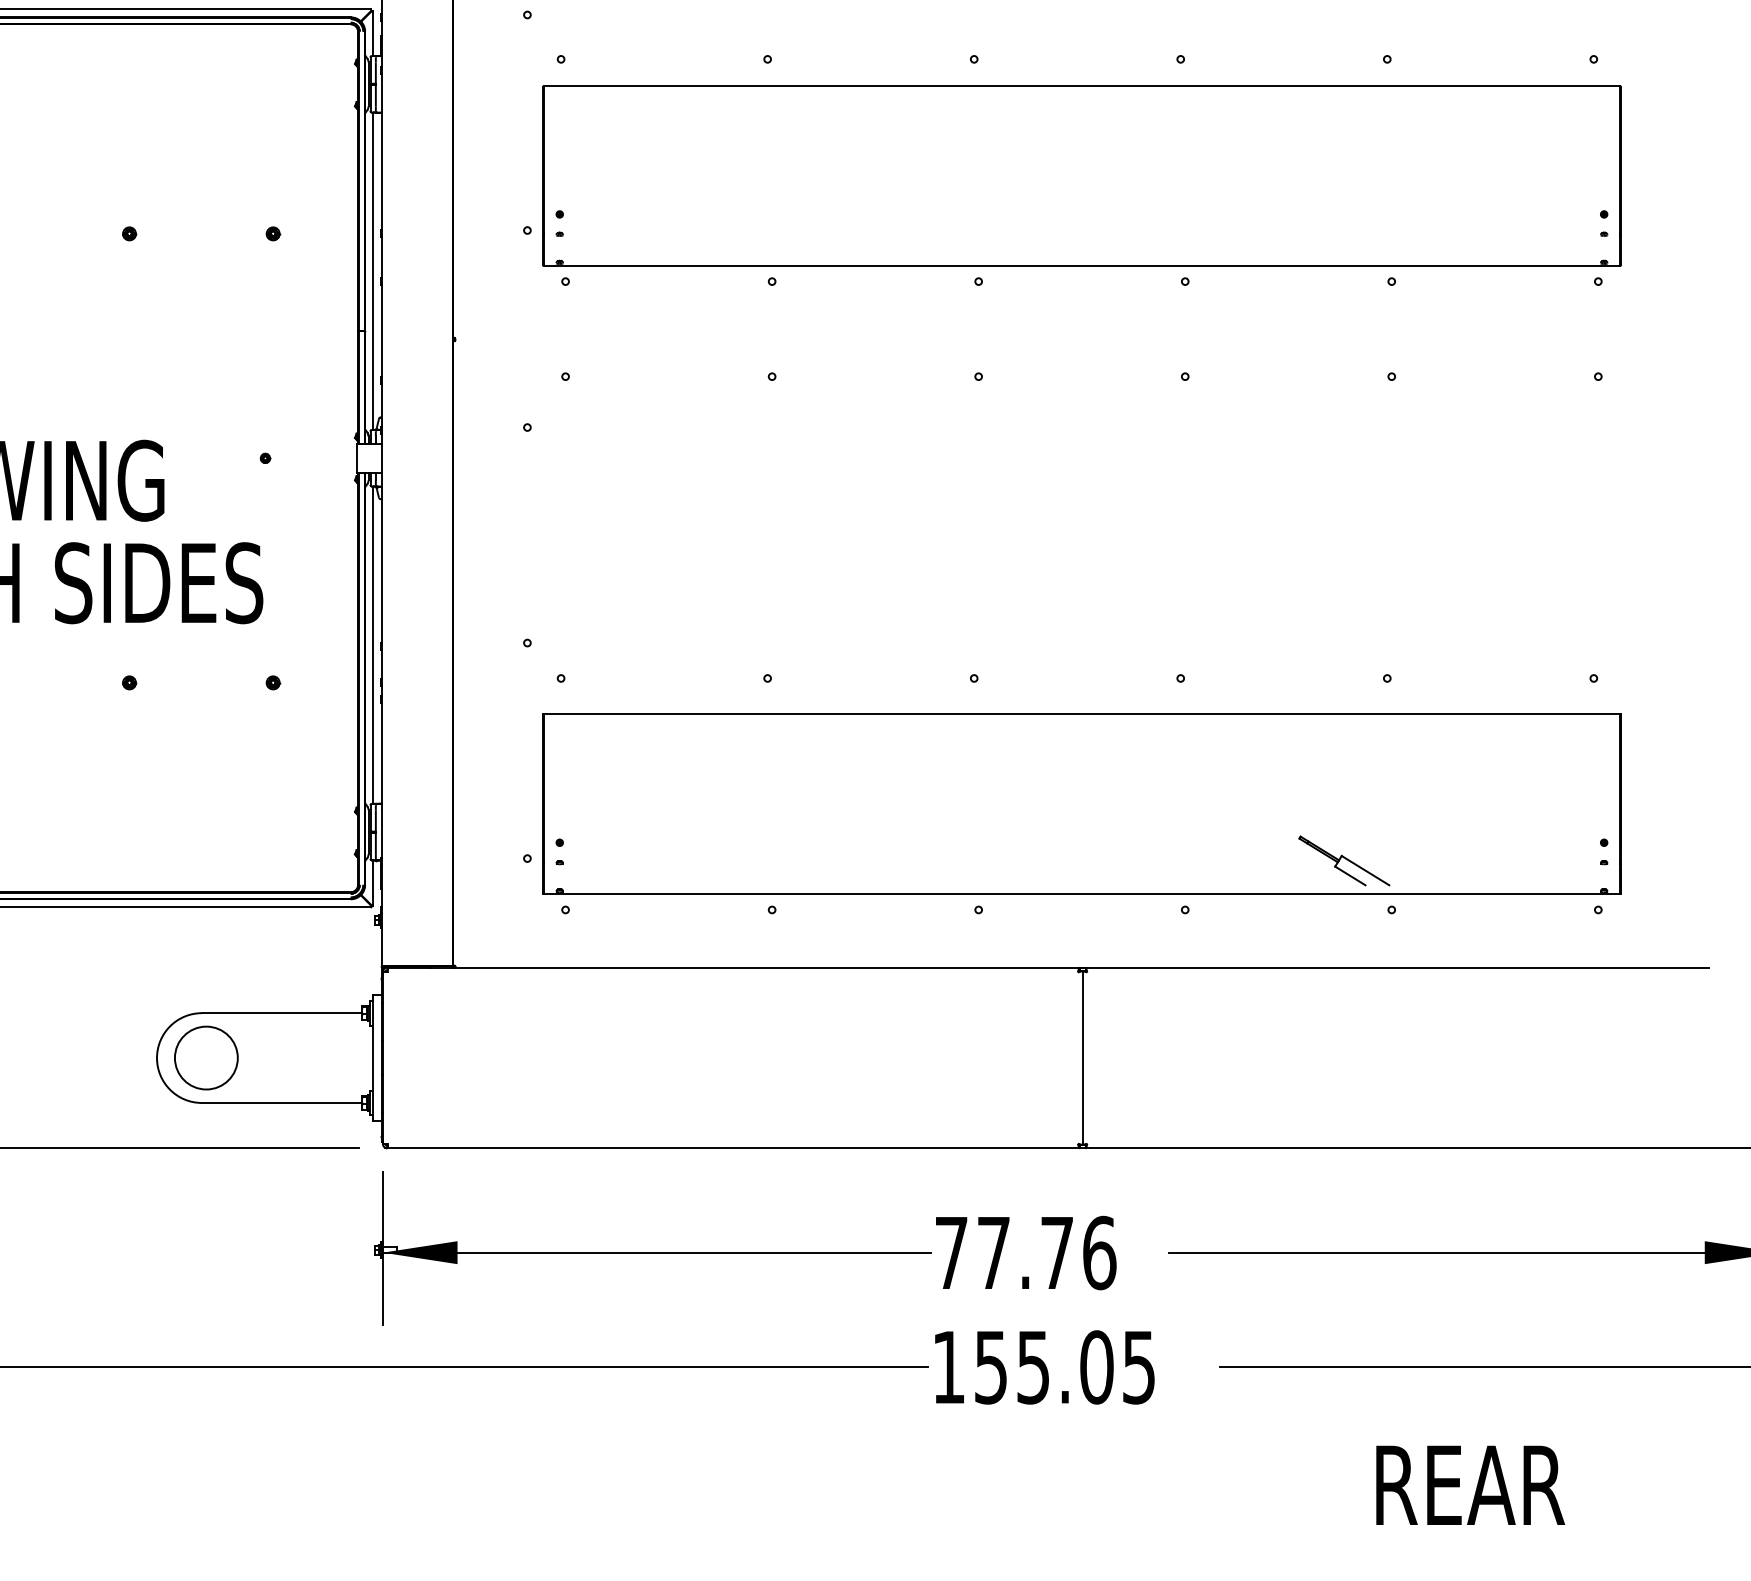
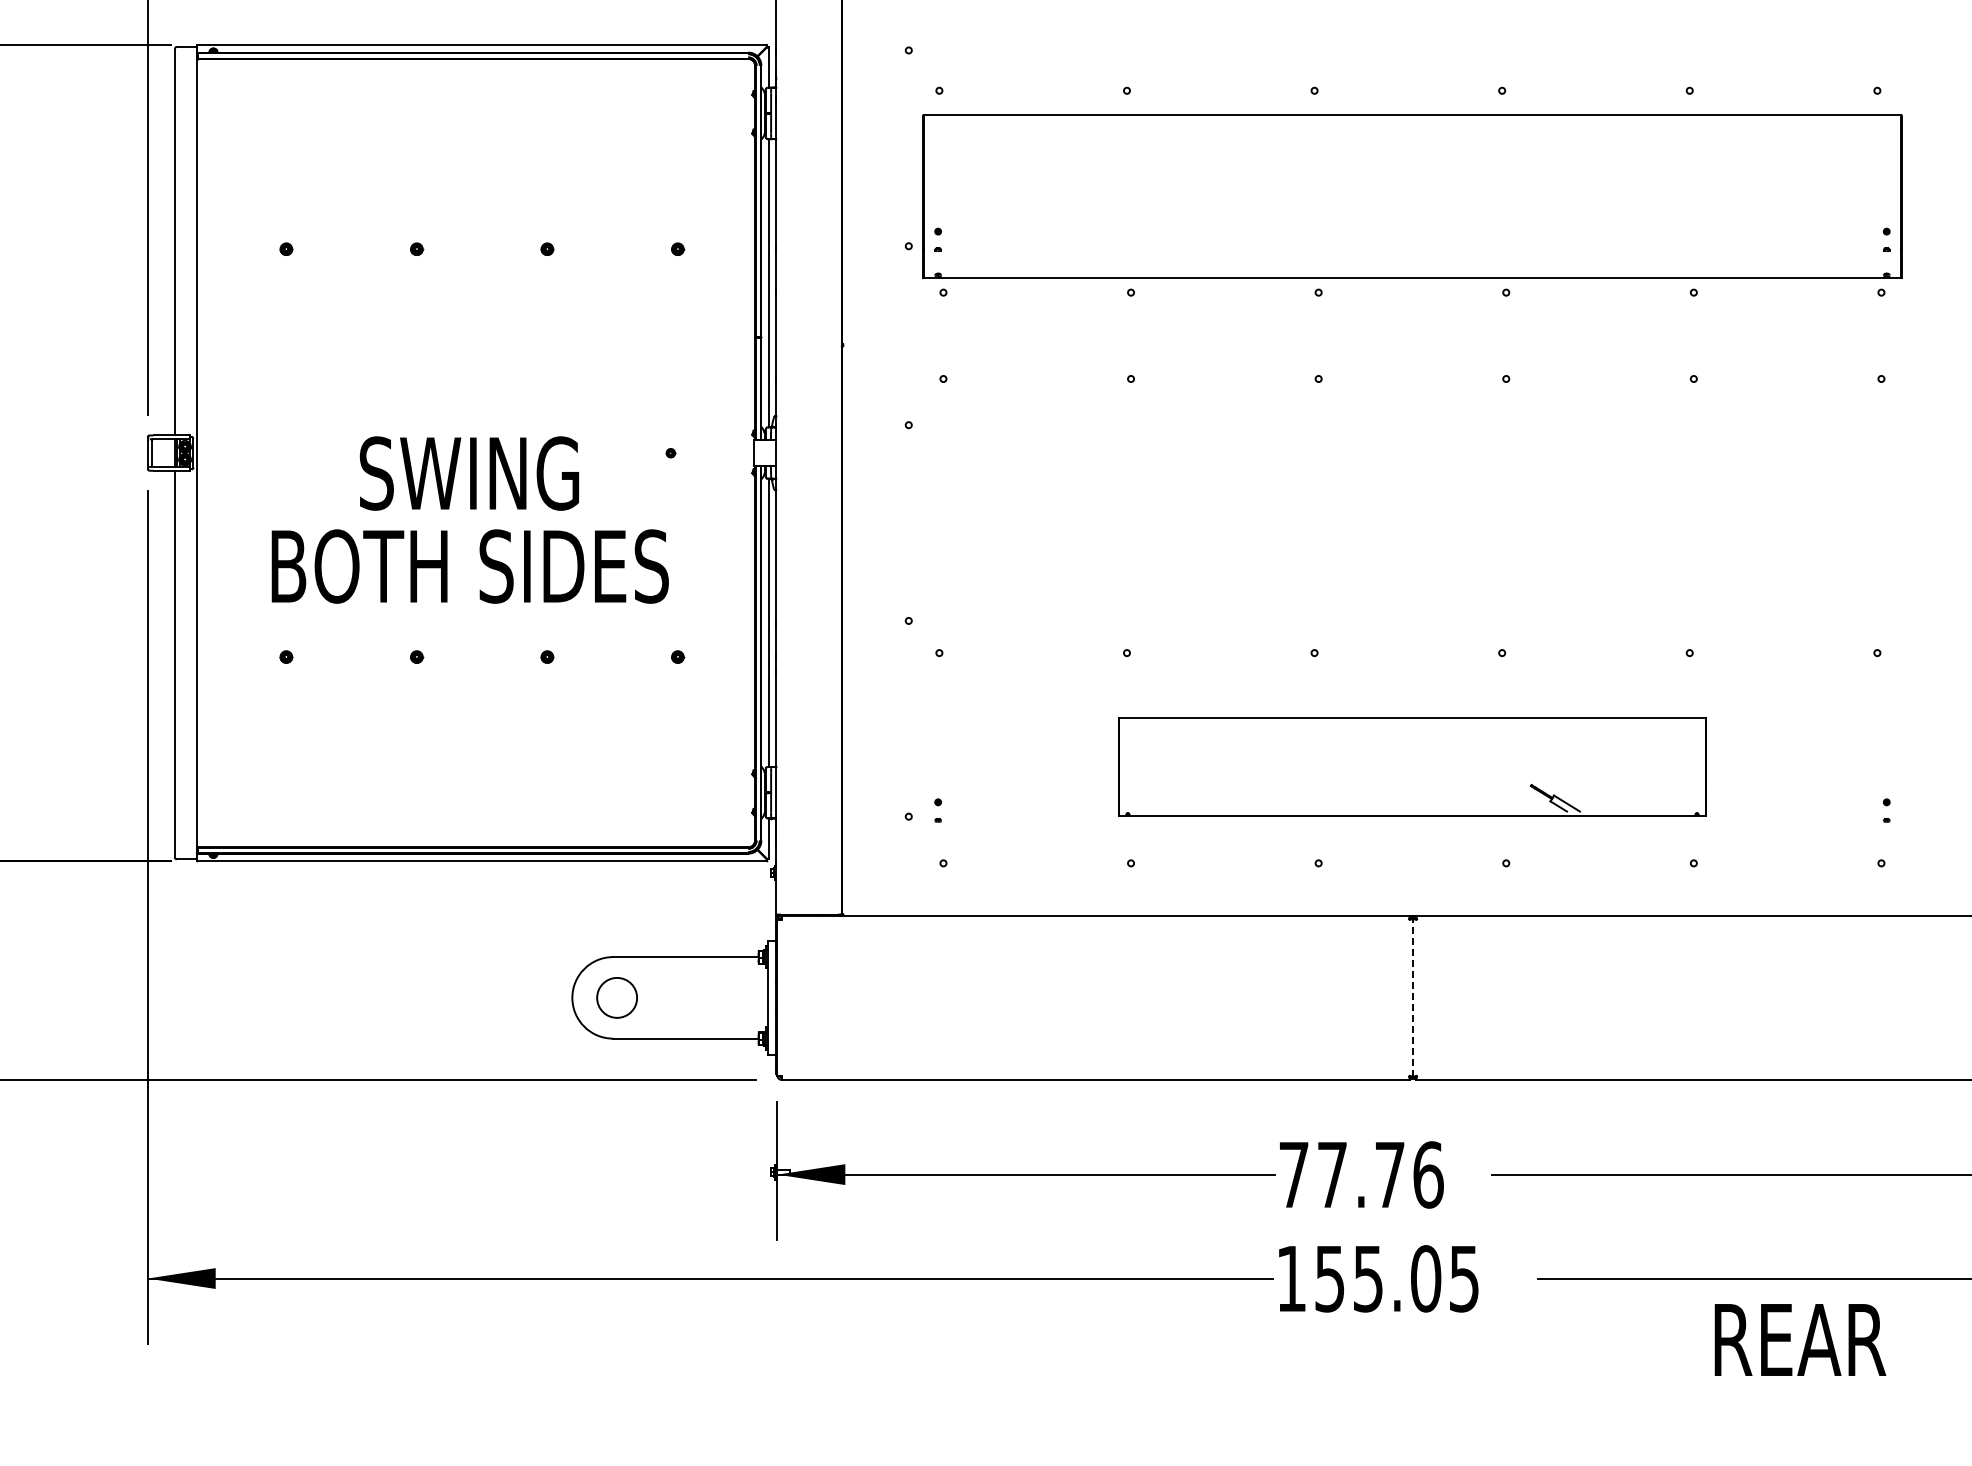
part: (1082, 804) -> (1412, 767), size x0.6
circle: (205, 1057) -> (616, 997), size x0.7
line: (1083, 1057) -> (1413, 997), solid -> dashed
text: (1470, 1484) -> (1800, 1339), moved

